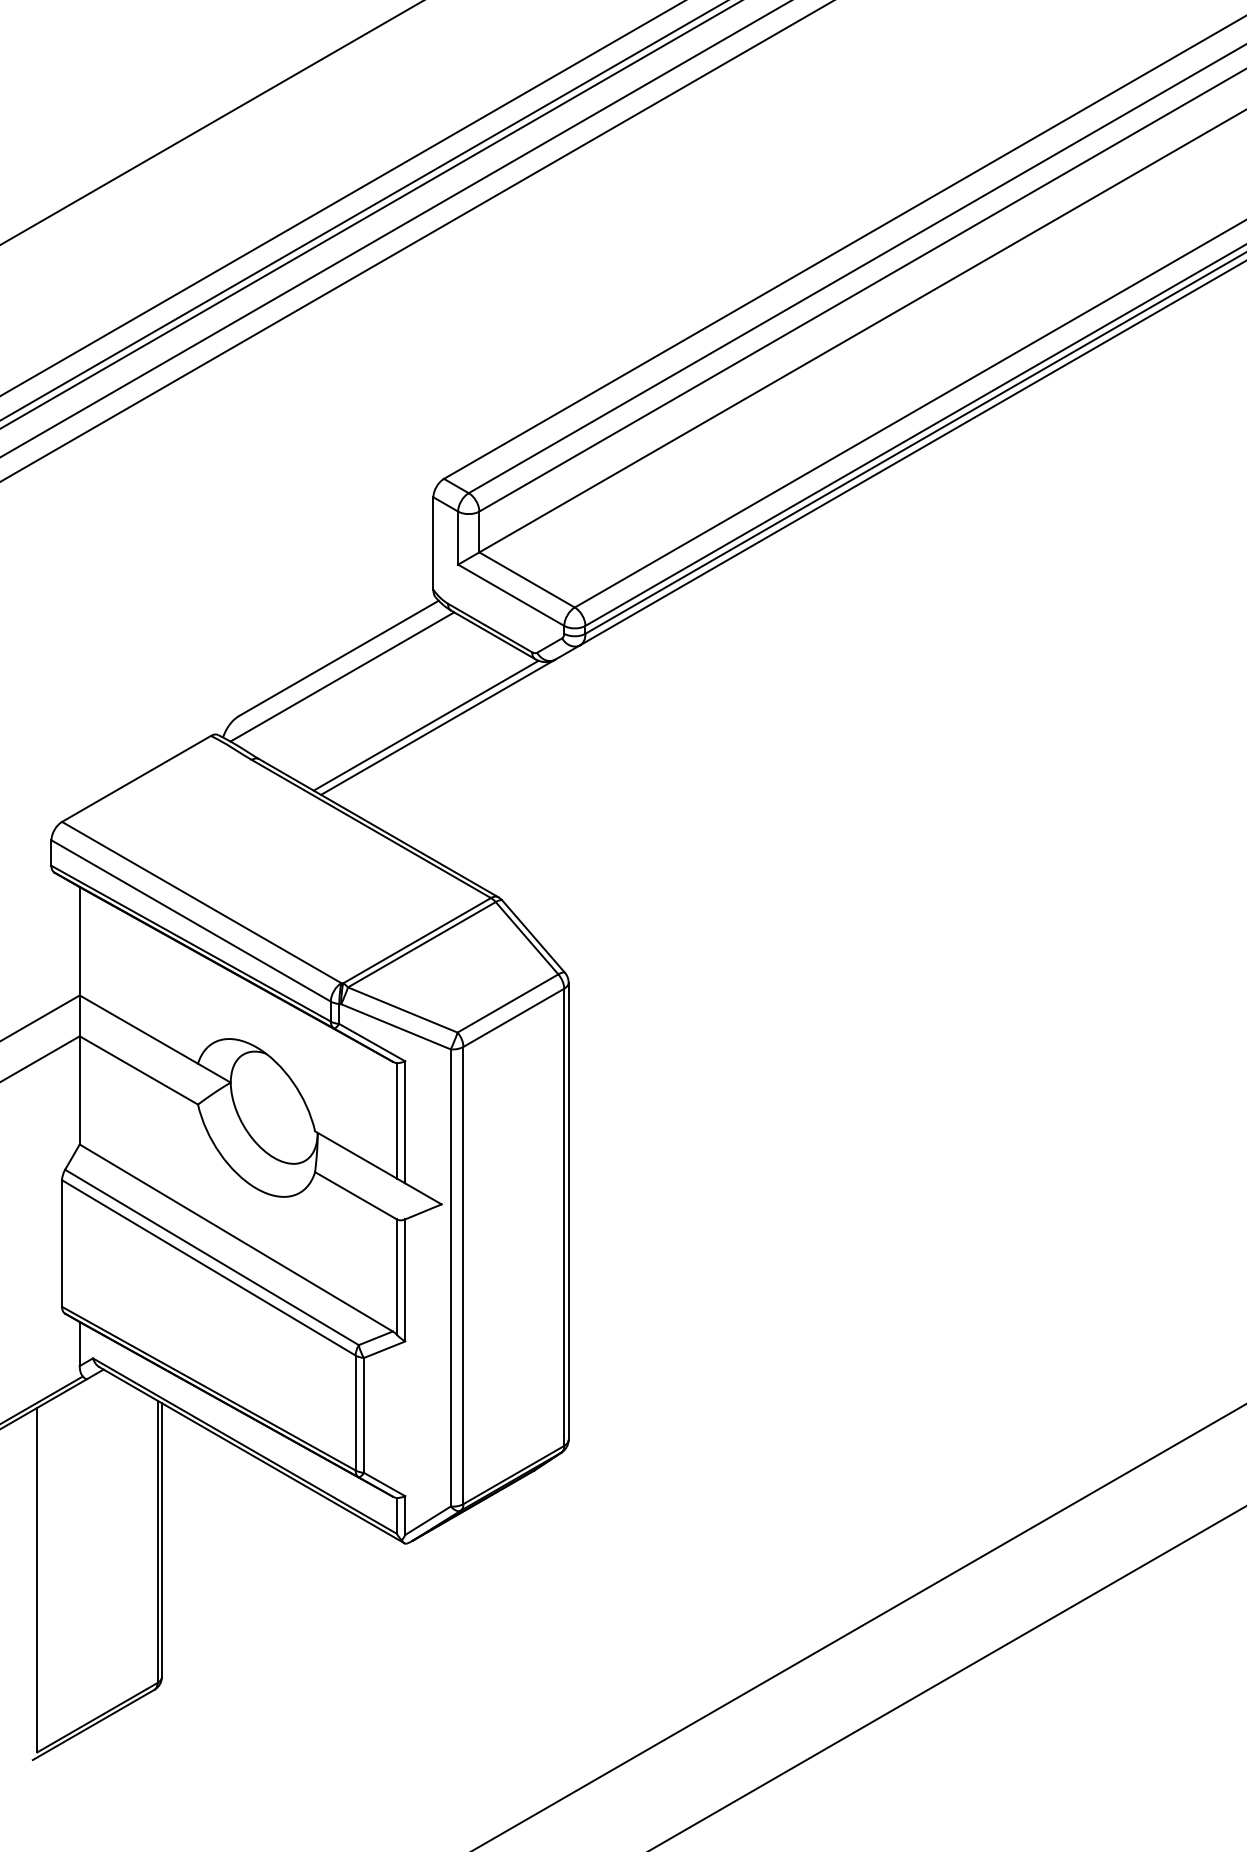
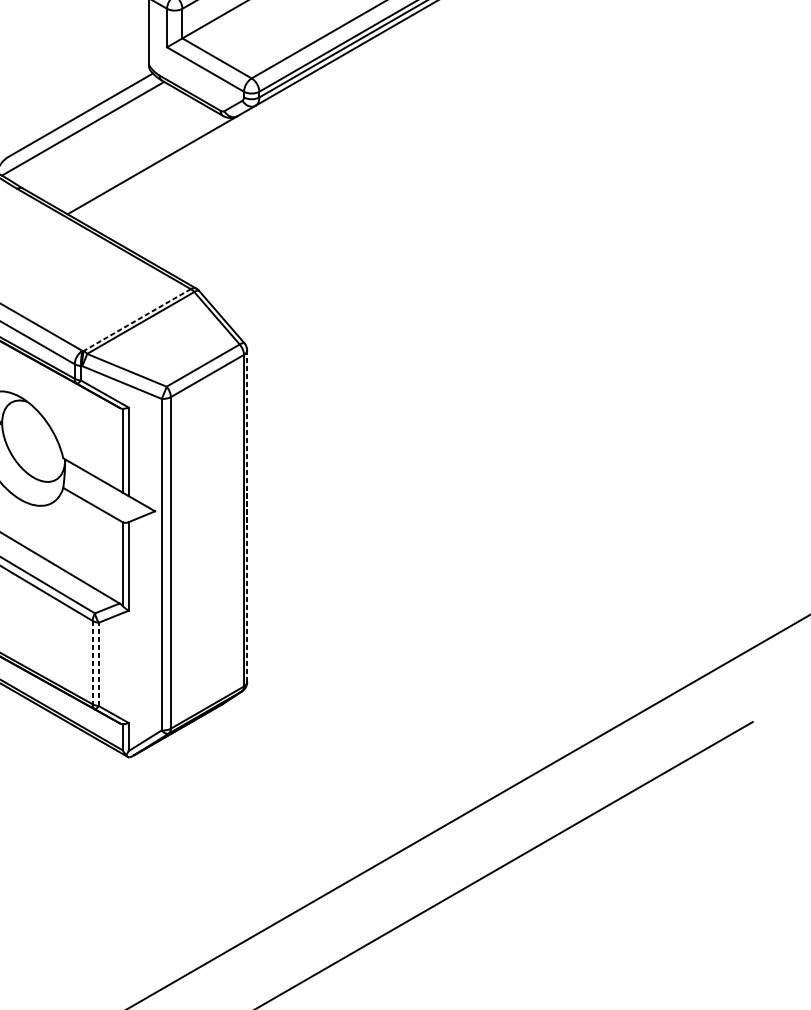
line: (425, 725) -> (143, 163), removed
line: (416, 940) -> (136, 319), solid -> dashed
line: (568, 1211) -> (247, 516), solid -> dashed
line: (355, 1413) -> (92, 662), solid -> dashed
line: (364, 1414) -> (99, 663), solid -> dashed

